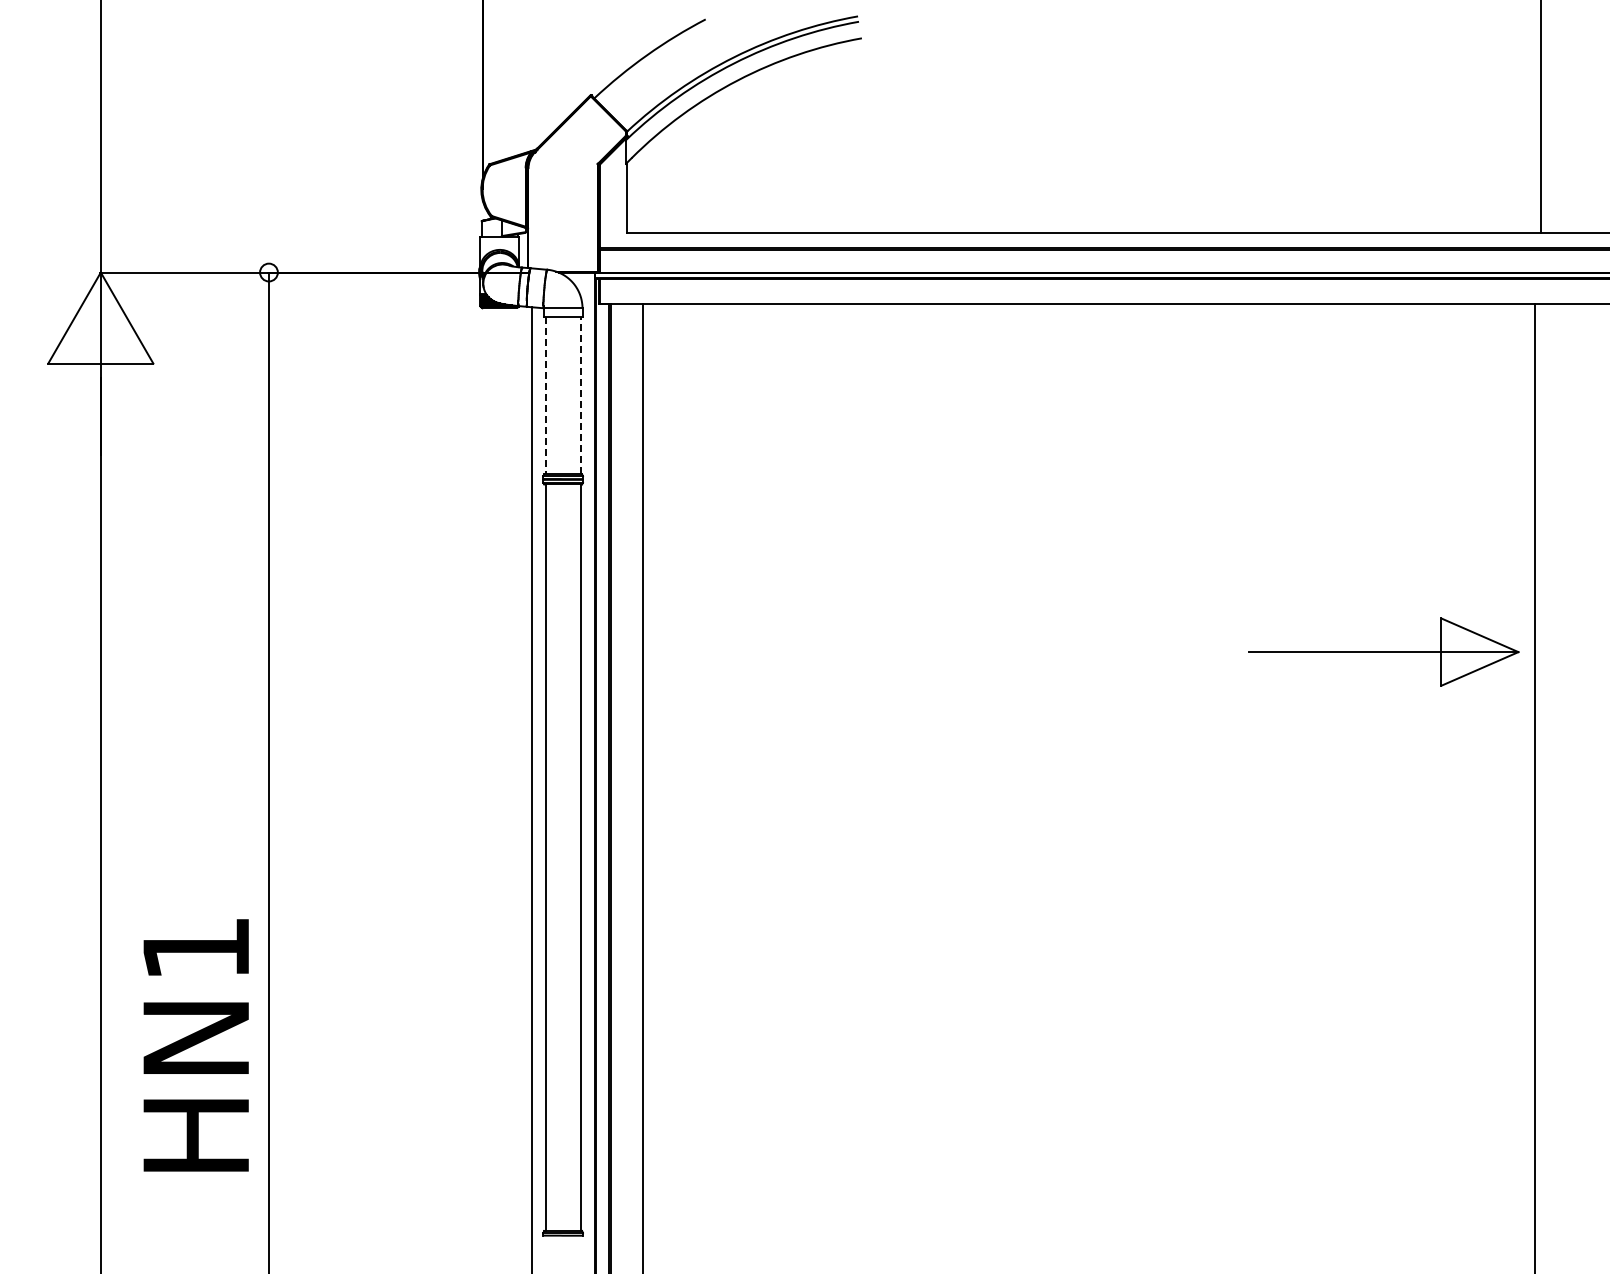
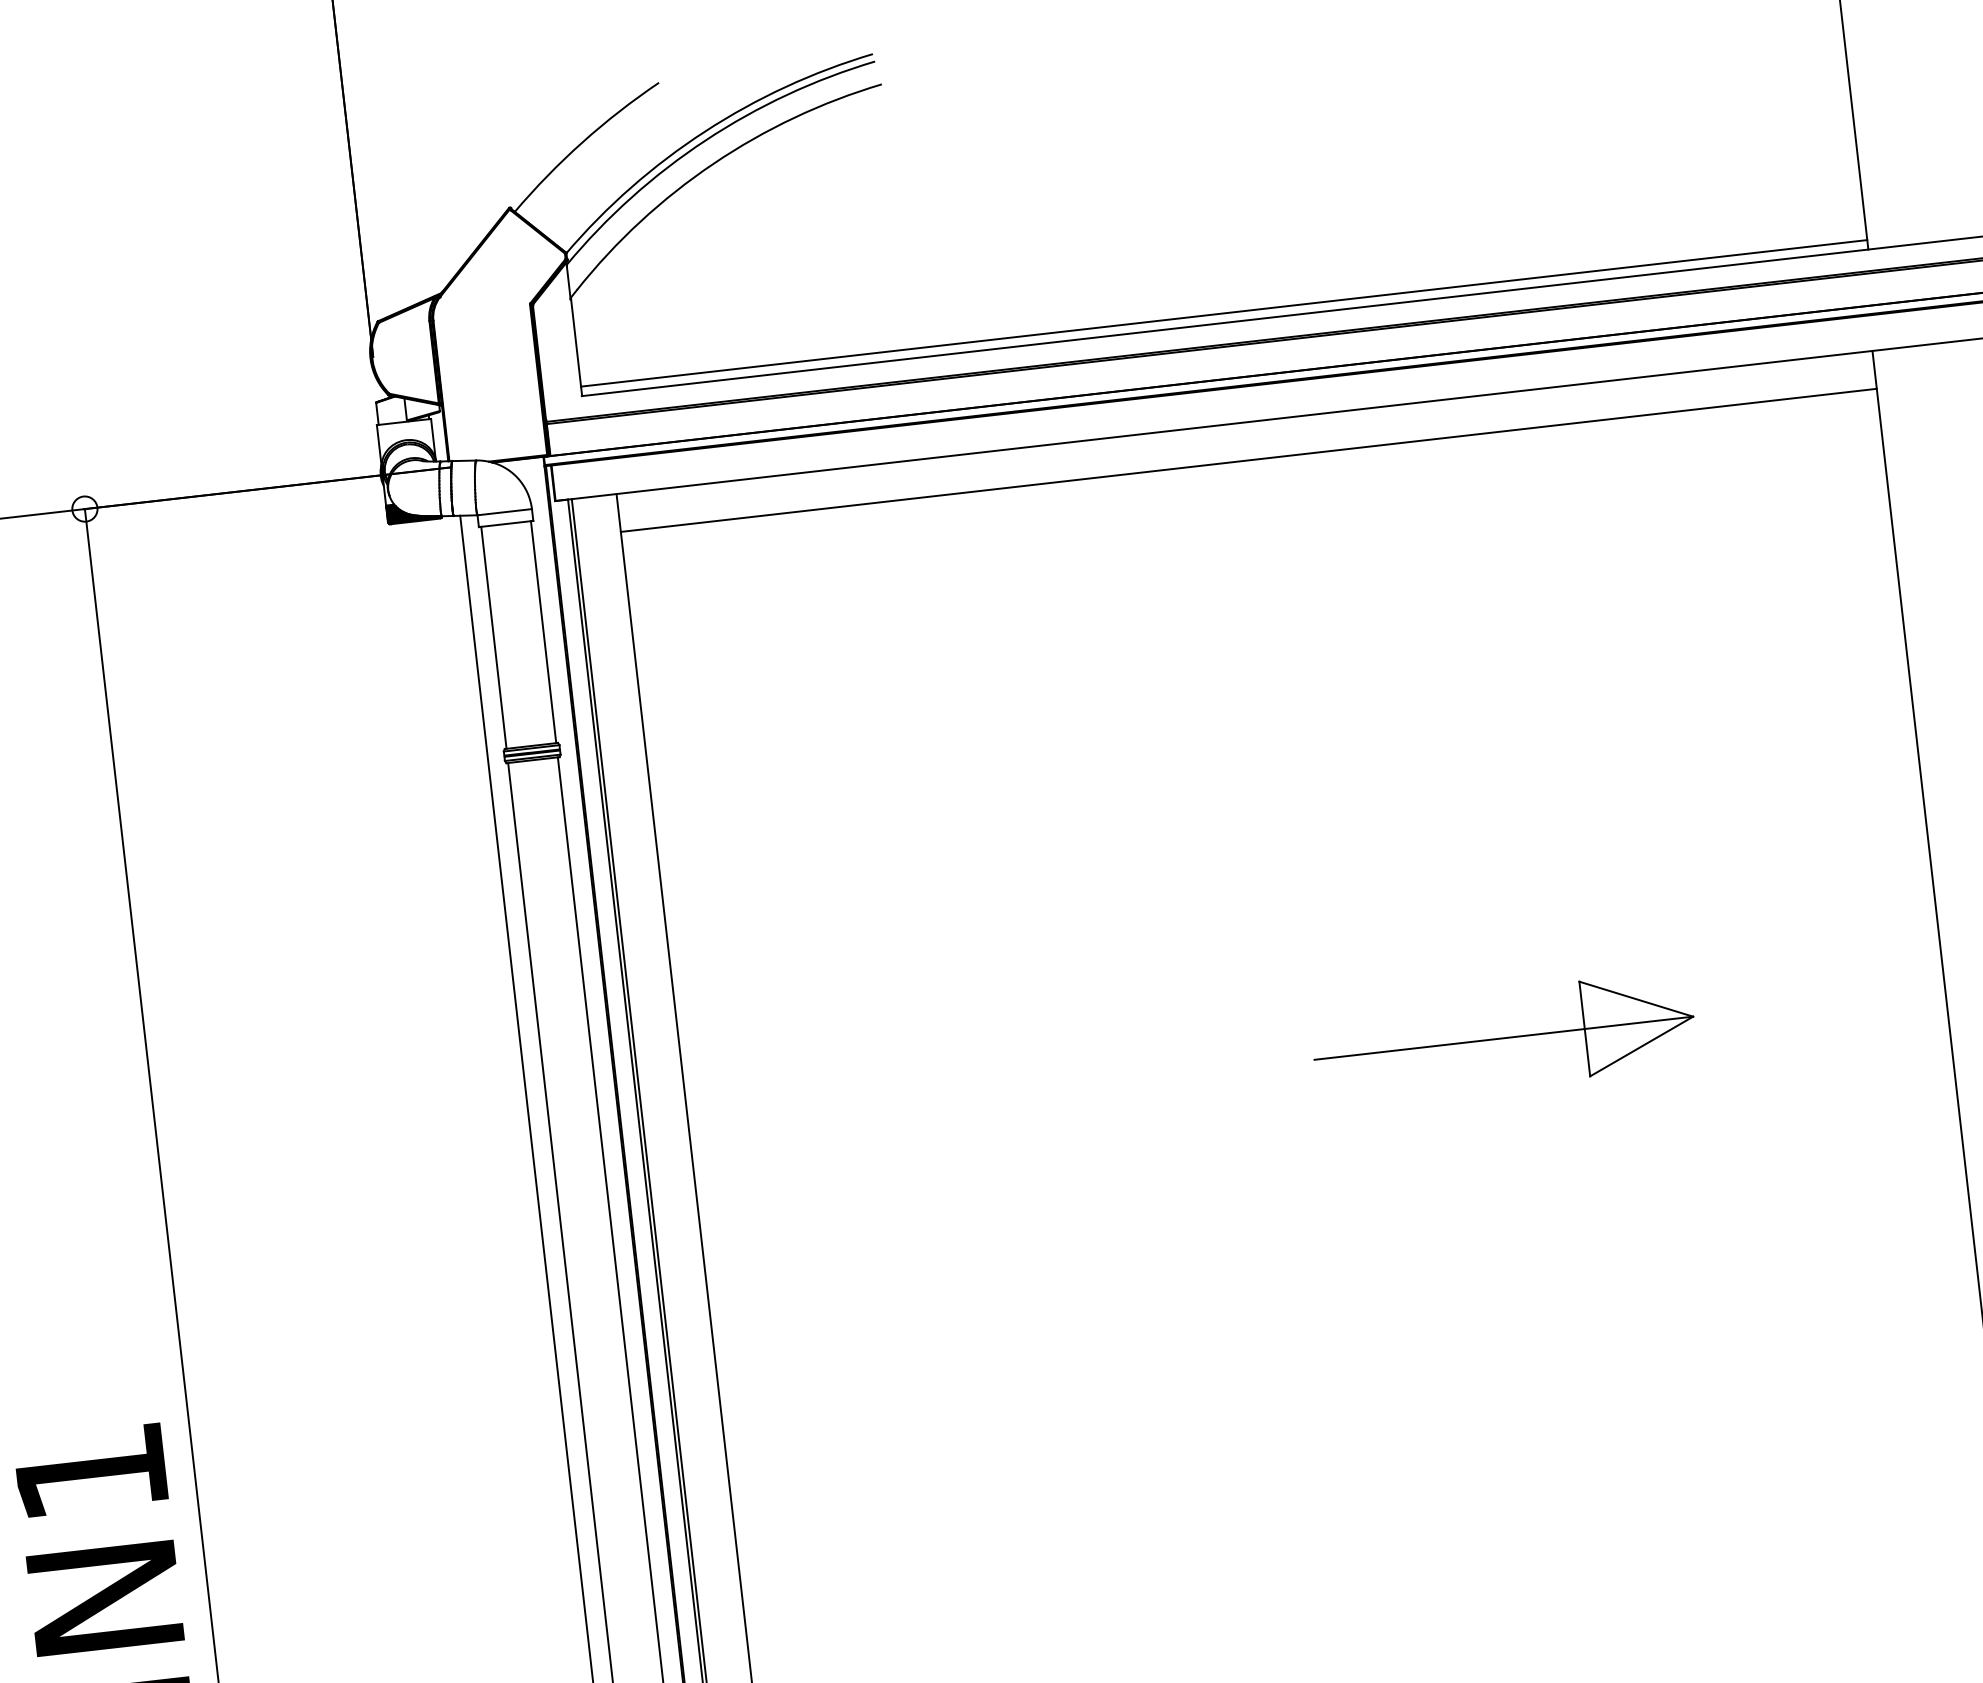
line: (1083, 226) -> (1223, 313), added
line: (1089, 331) -> (1249, 460), added
line: (545, 395) -> (493, 637), dashed -> solid
line: (580, 395) -> (543, 632), dashed -> solid
part: (1383, 651) -> (1503, 1037), moved

